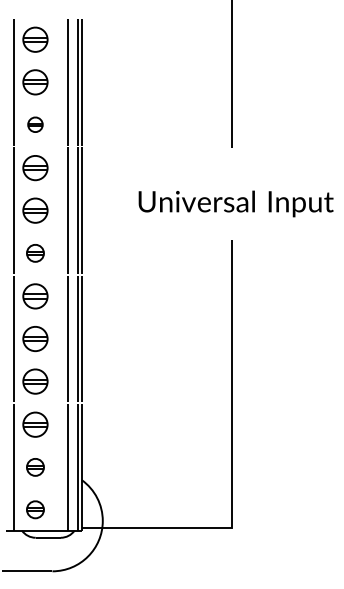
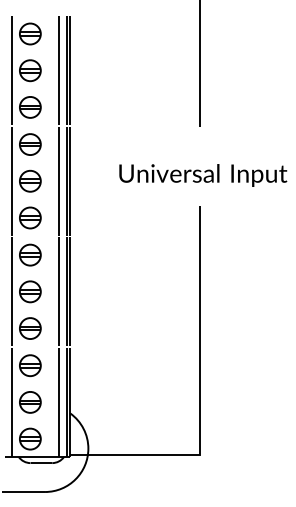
part: (35, 124) -> (30, 107), size x1.67
part: (35, 253) -> (30, 218), size x1.43
part: (35, 467) -> (30, 402), size x1.43
part: (35, 509) -> (30, 438), size x1.43

